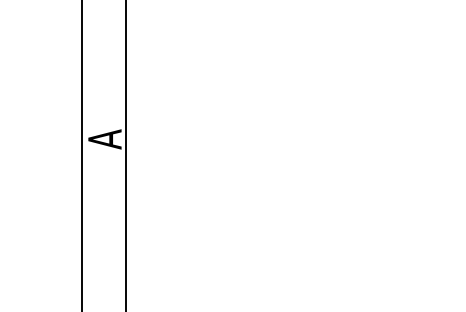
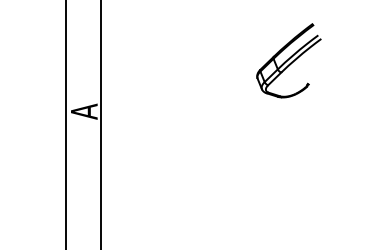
part: (359, 75) -> (288, 60), added

